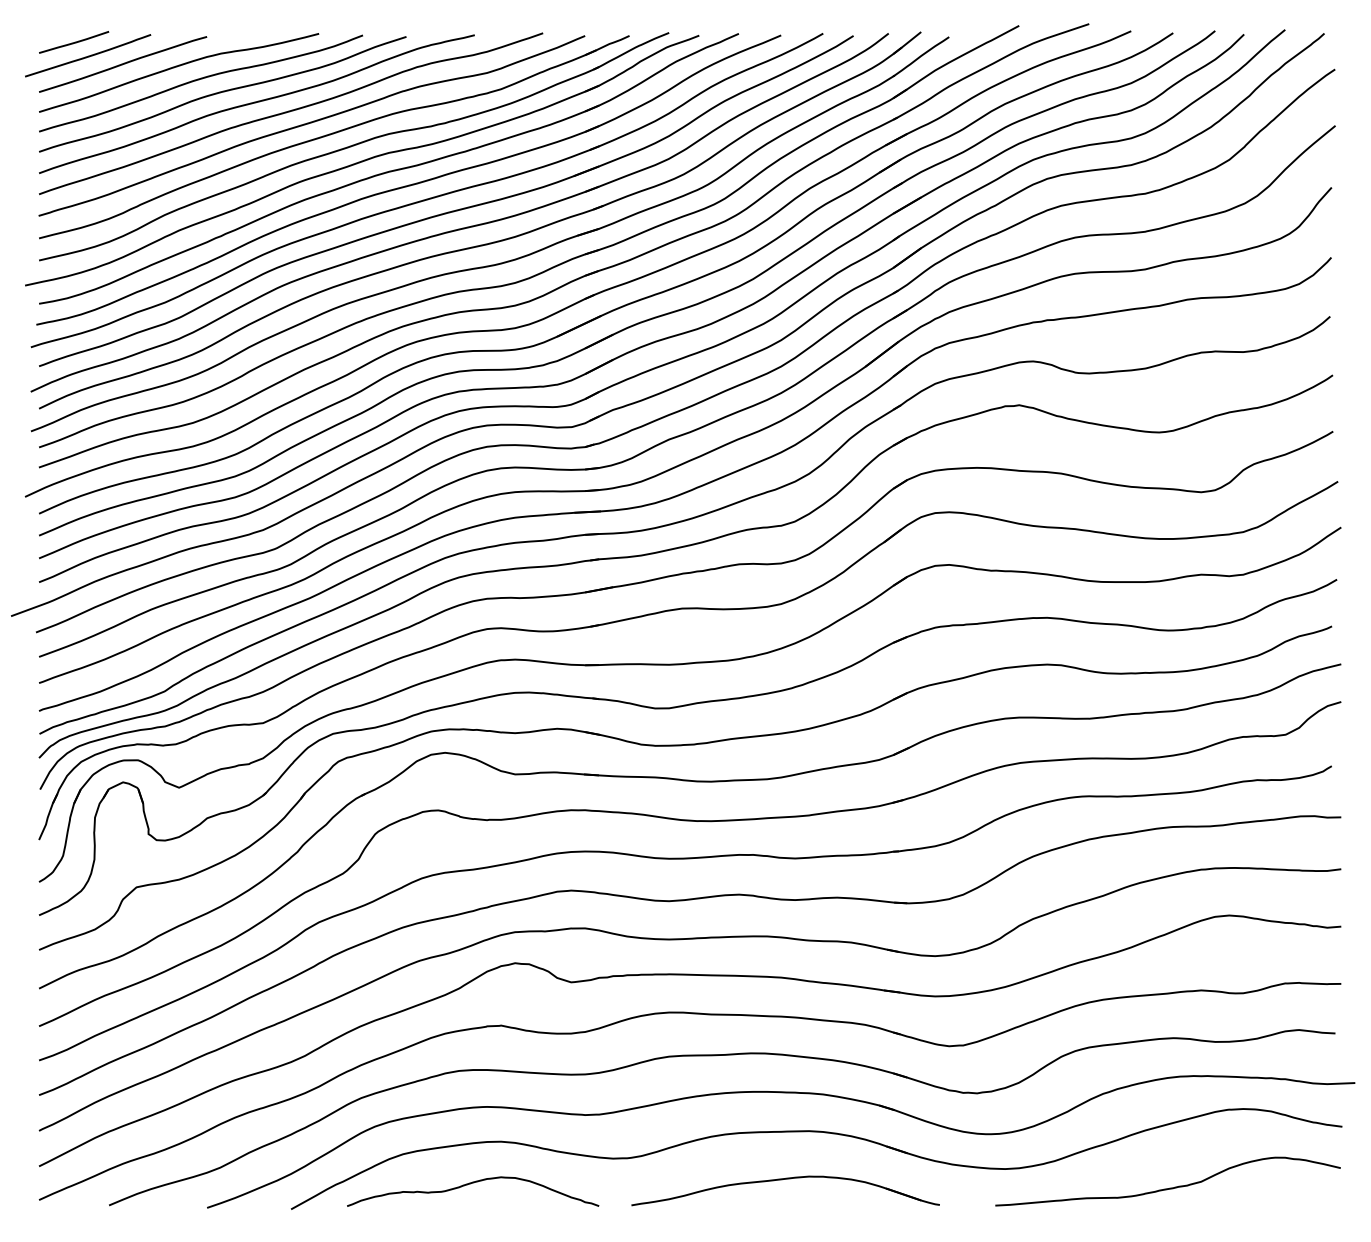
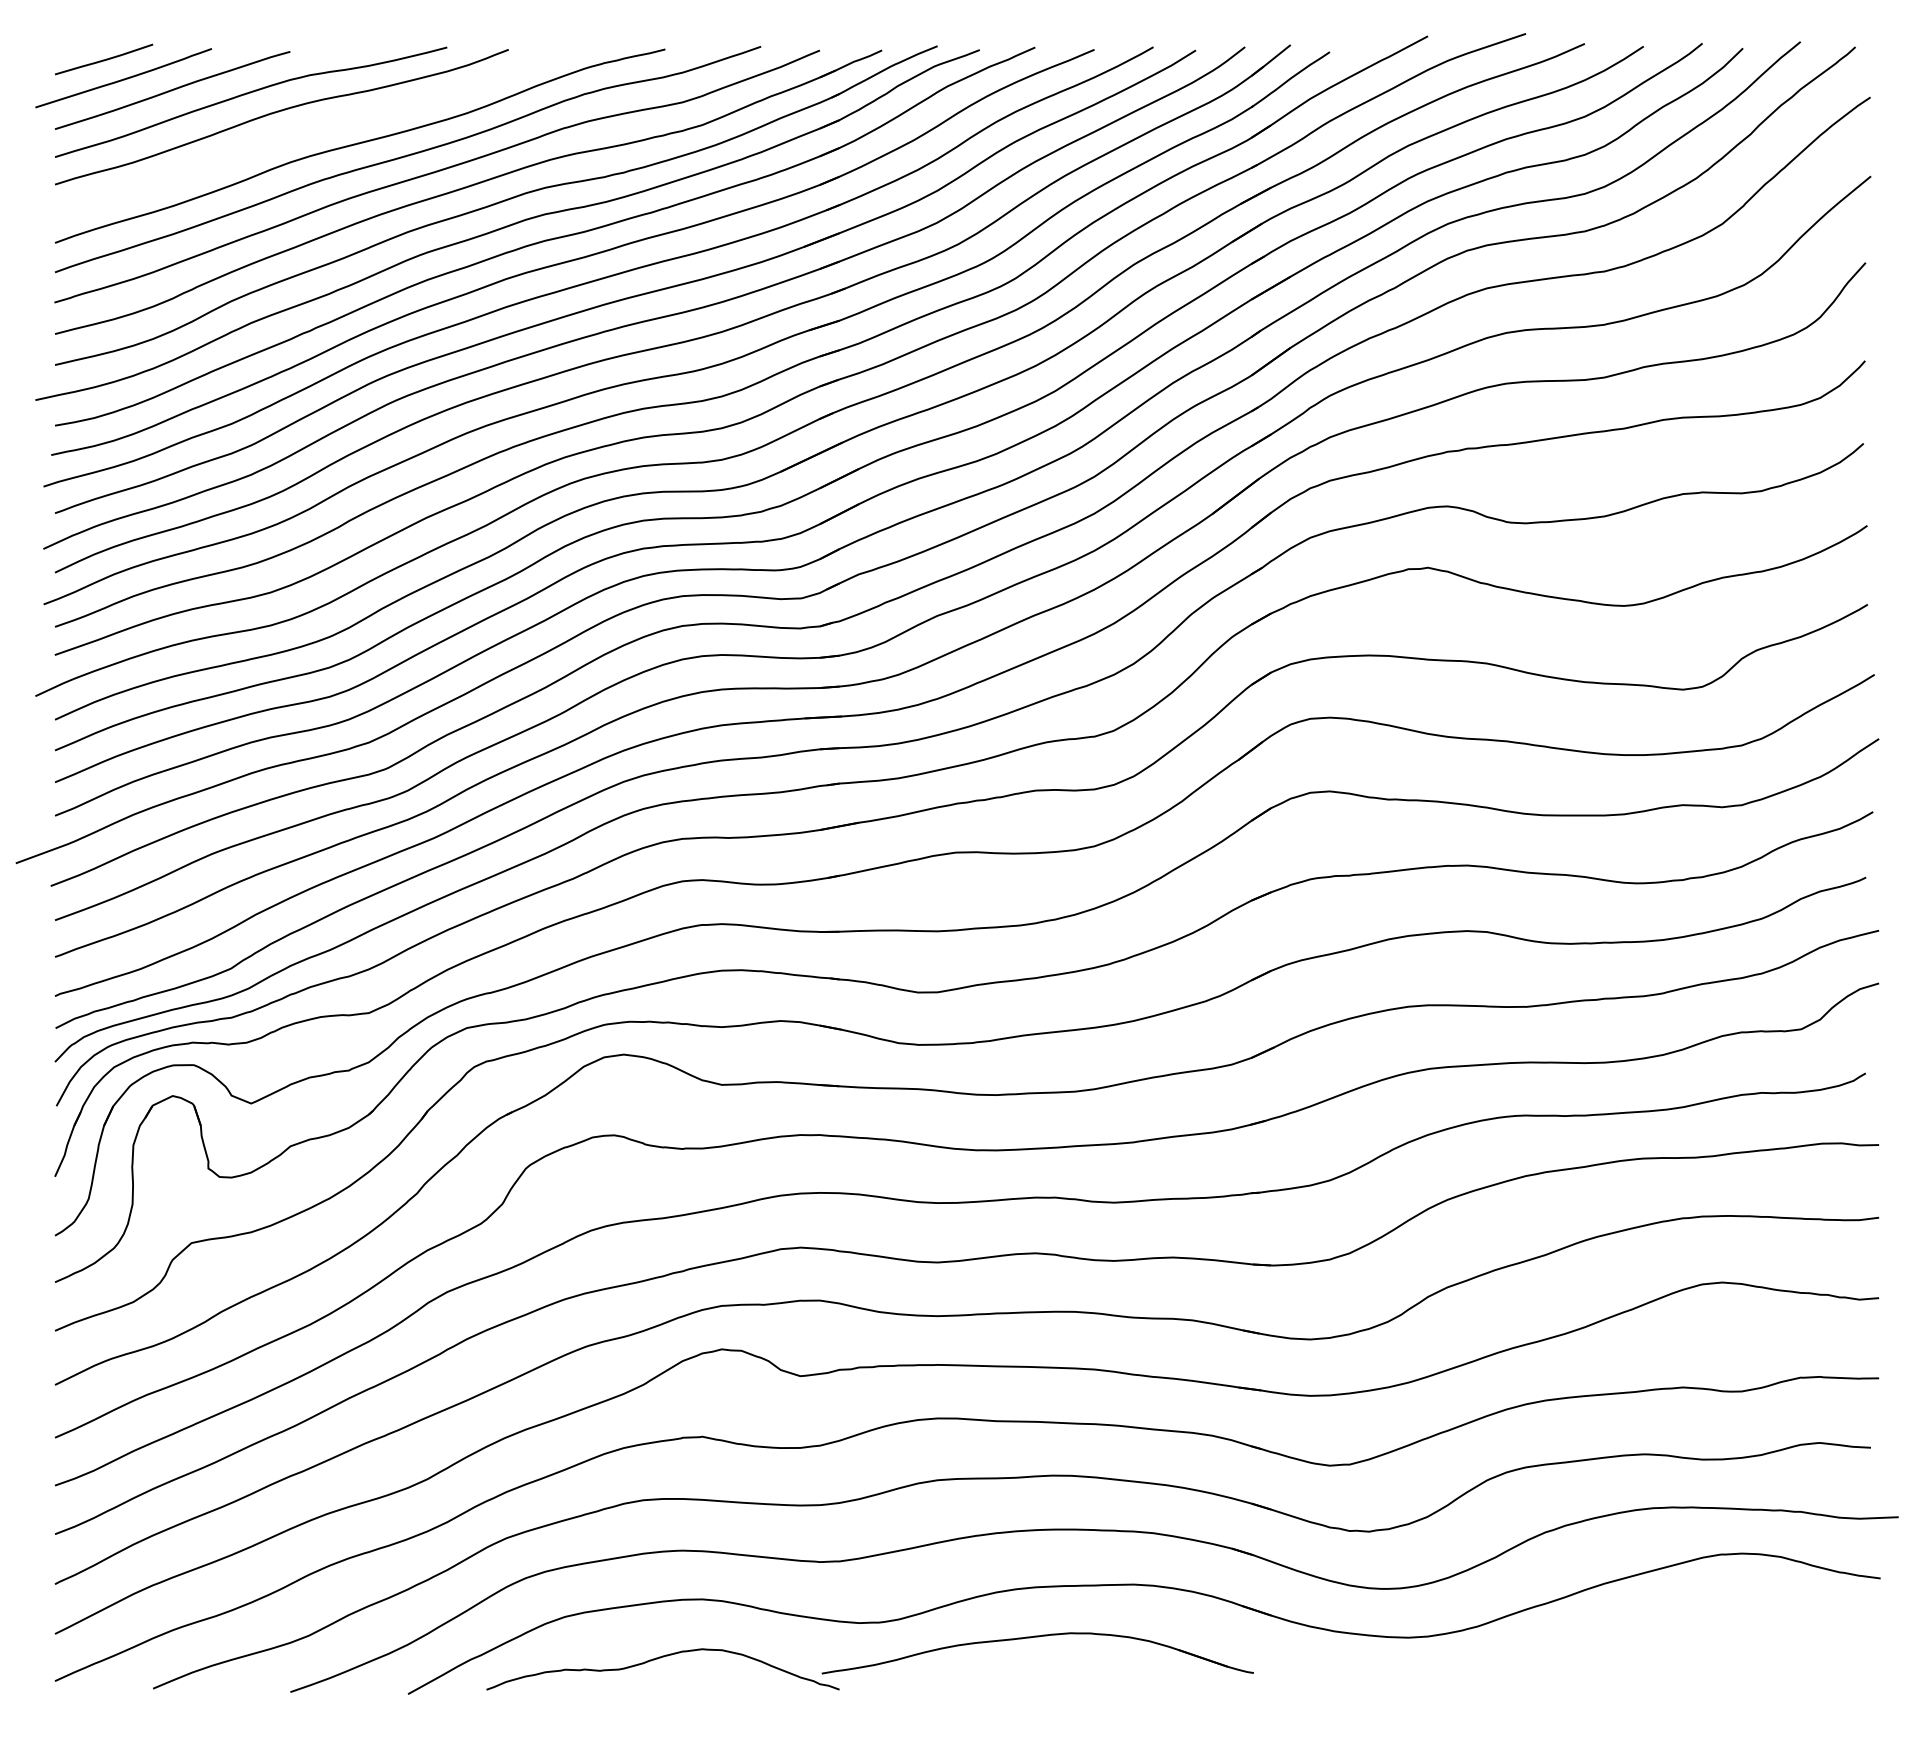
curve: (220, 93) -> (309, 130), removed
part: (785, 1179) -> (1037, 1637), moved
curve: (1168, 1188) -> (1636, 1664), removed

